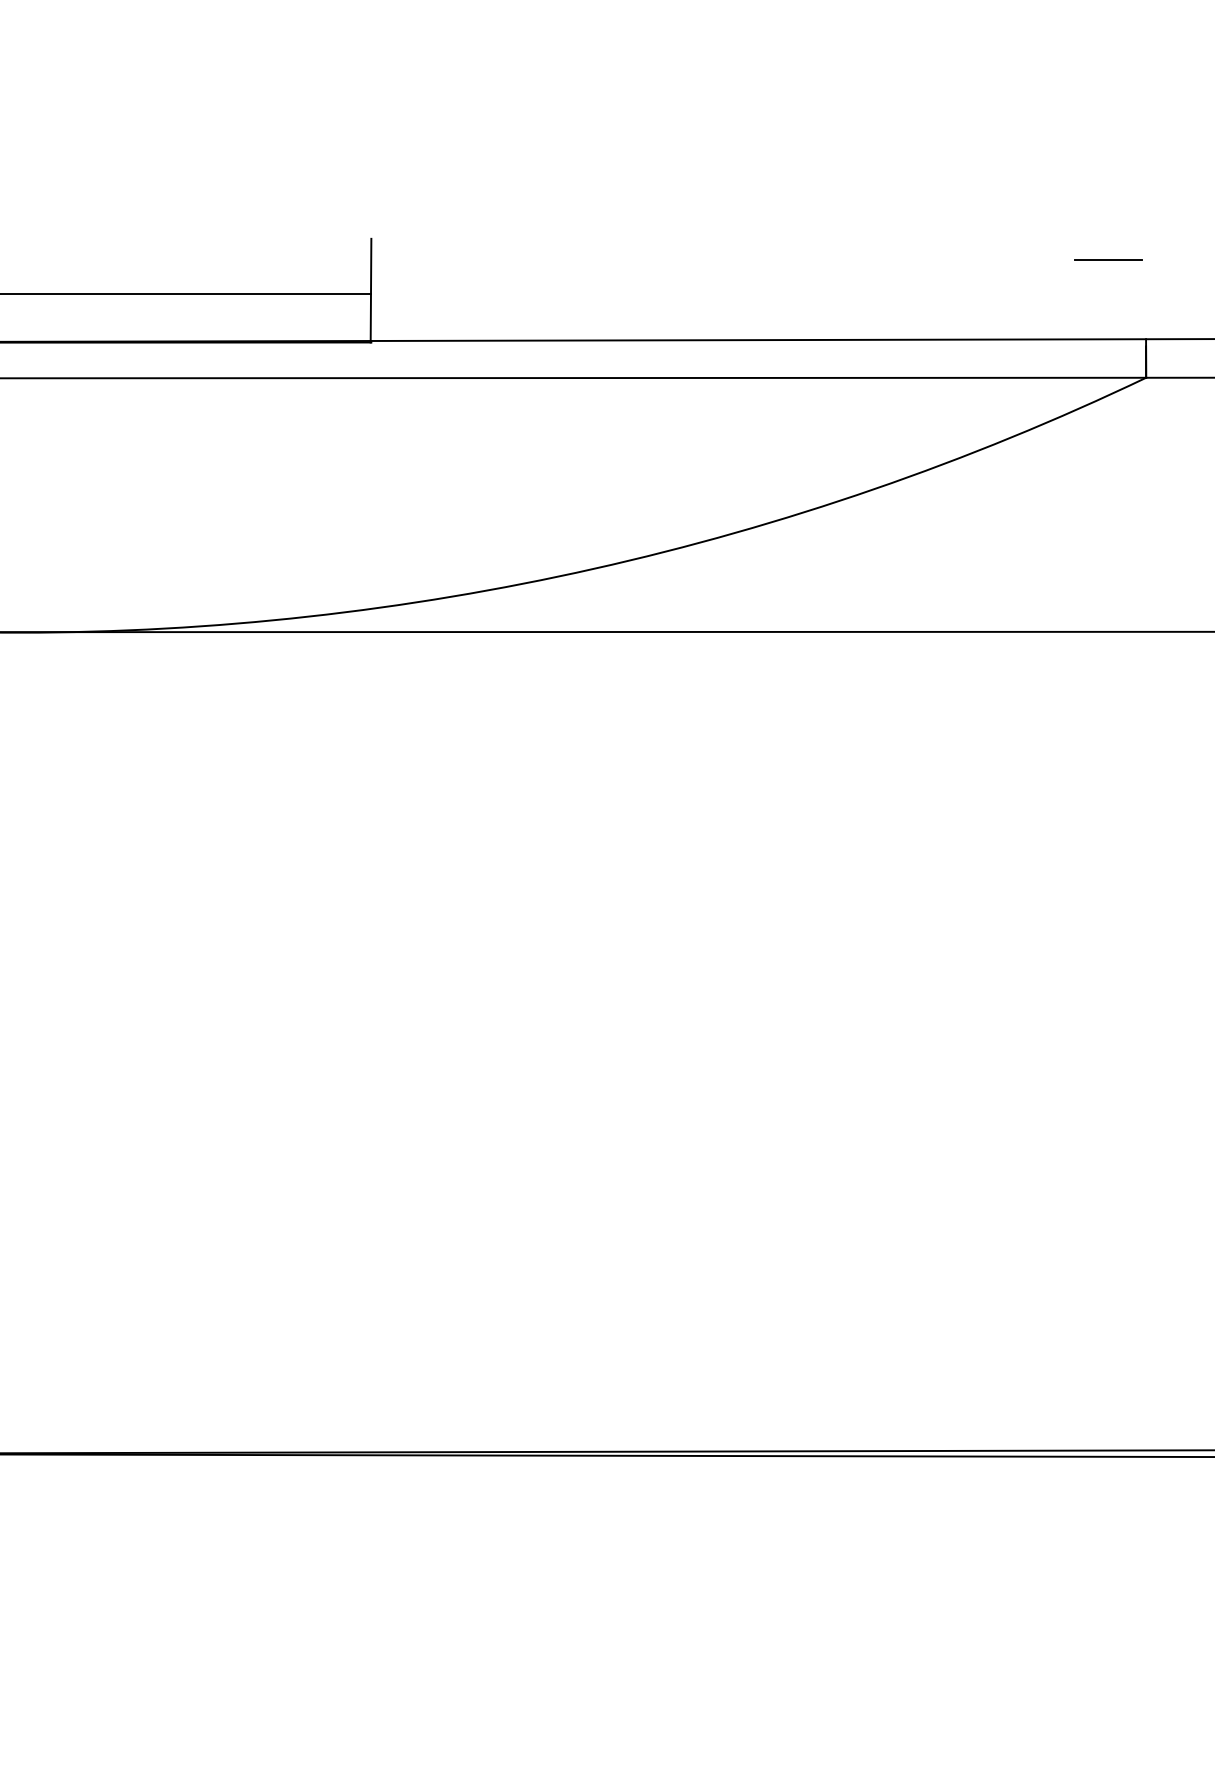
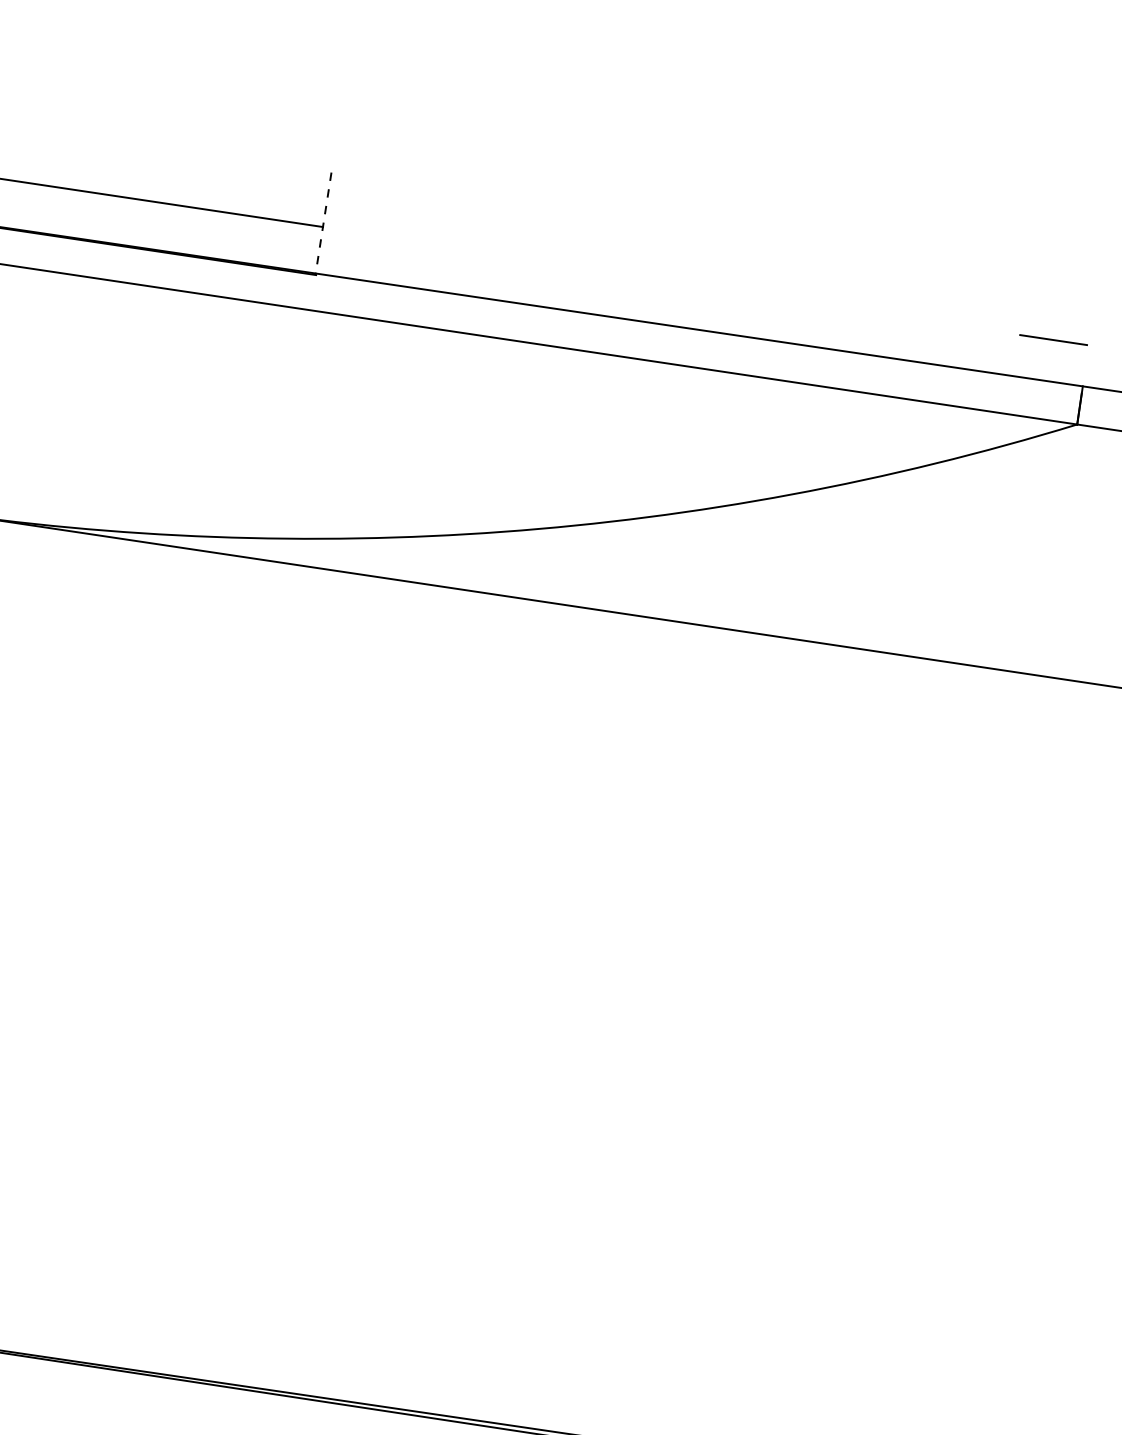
line: (1108, 259) -> (1053, 339), moved
line: (371, 290) -> (323, 223), solid -> dashed

